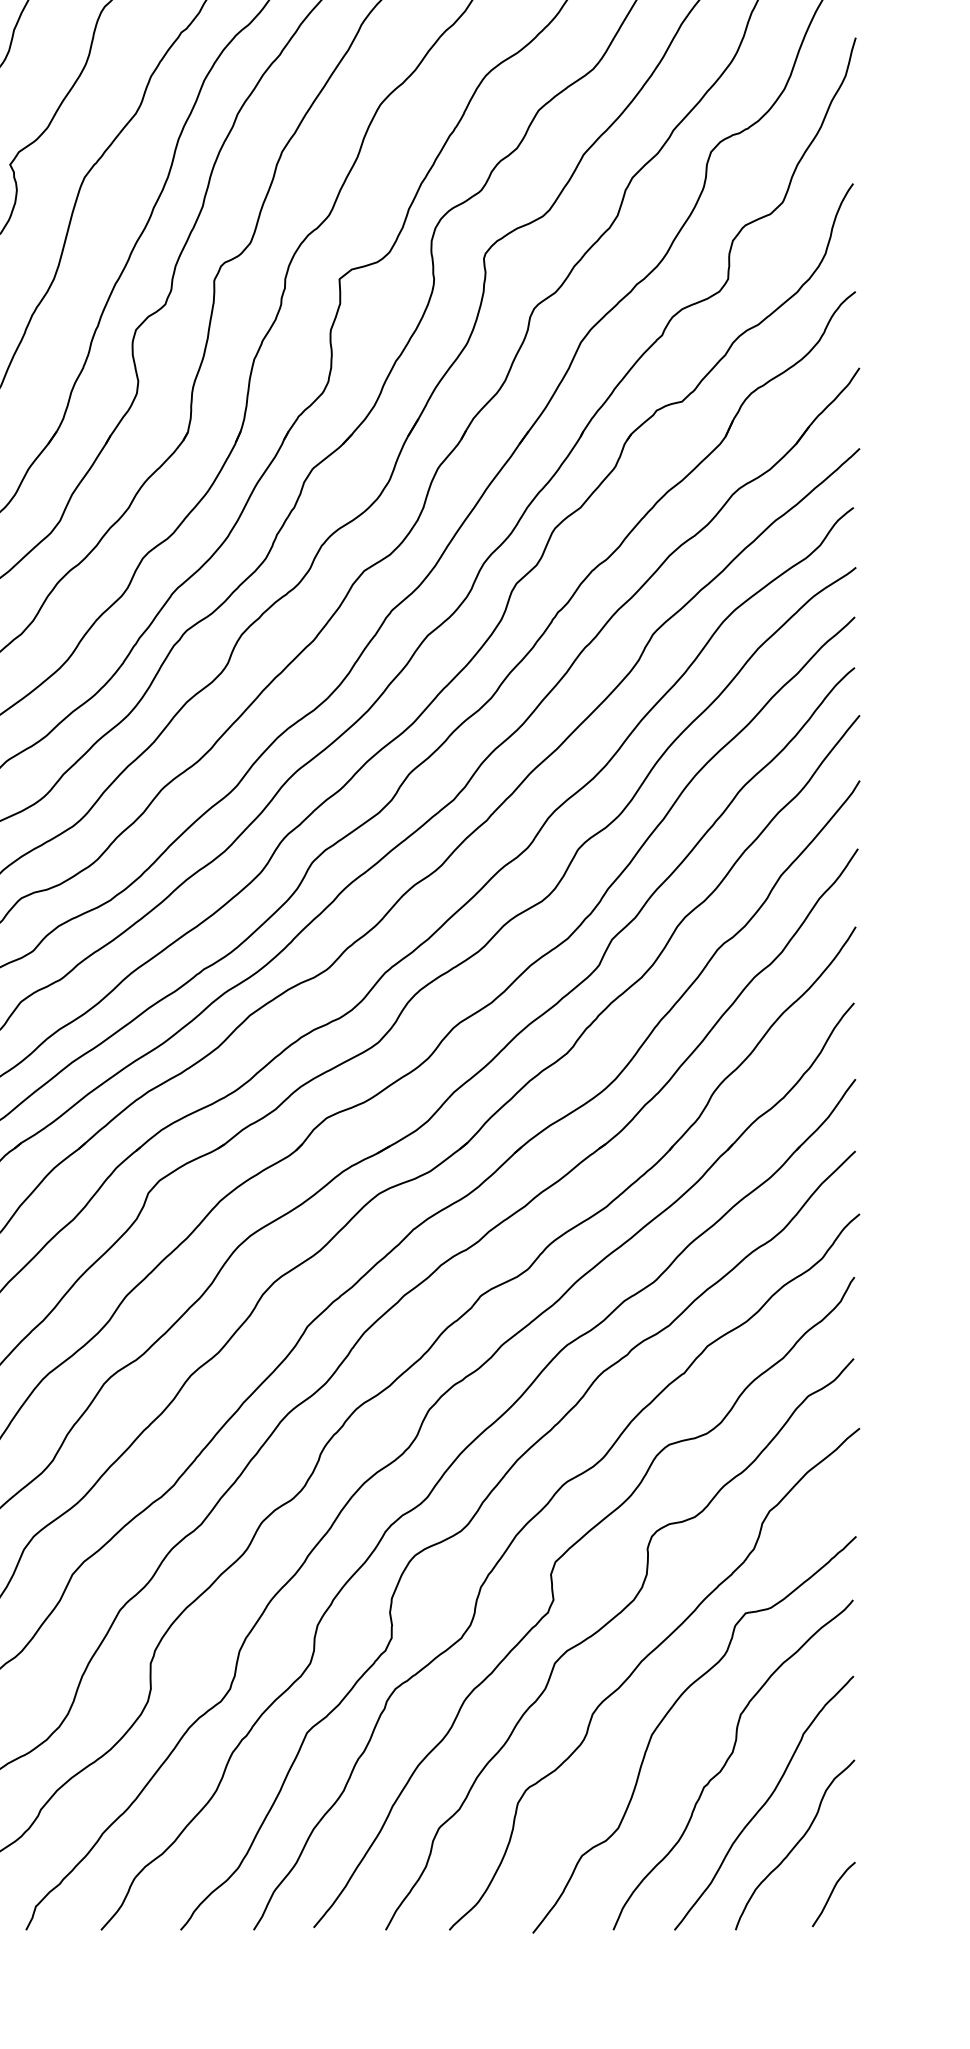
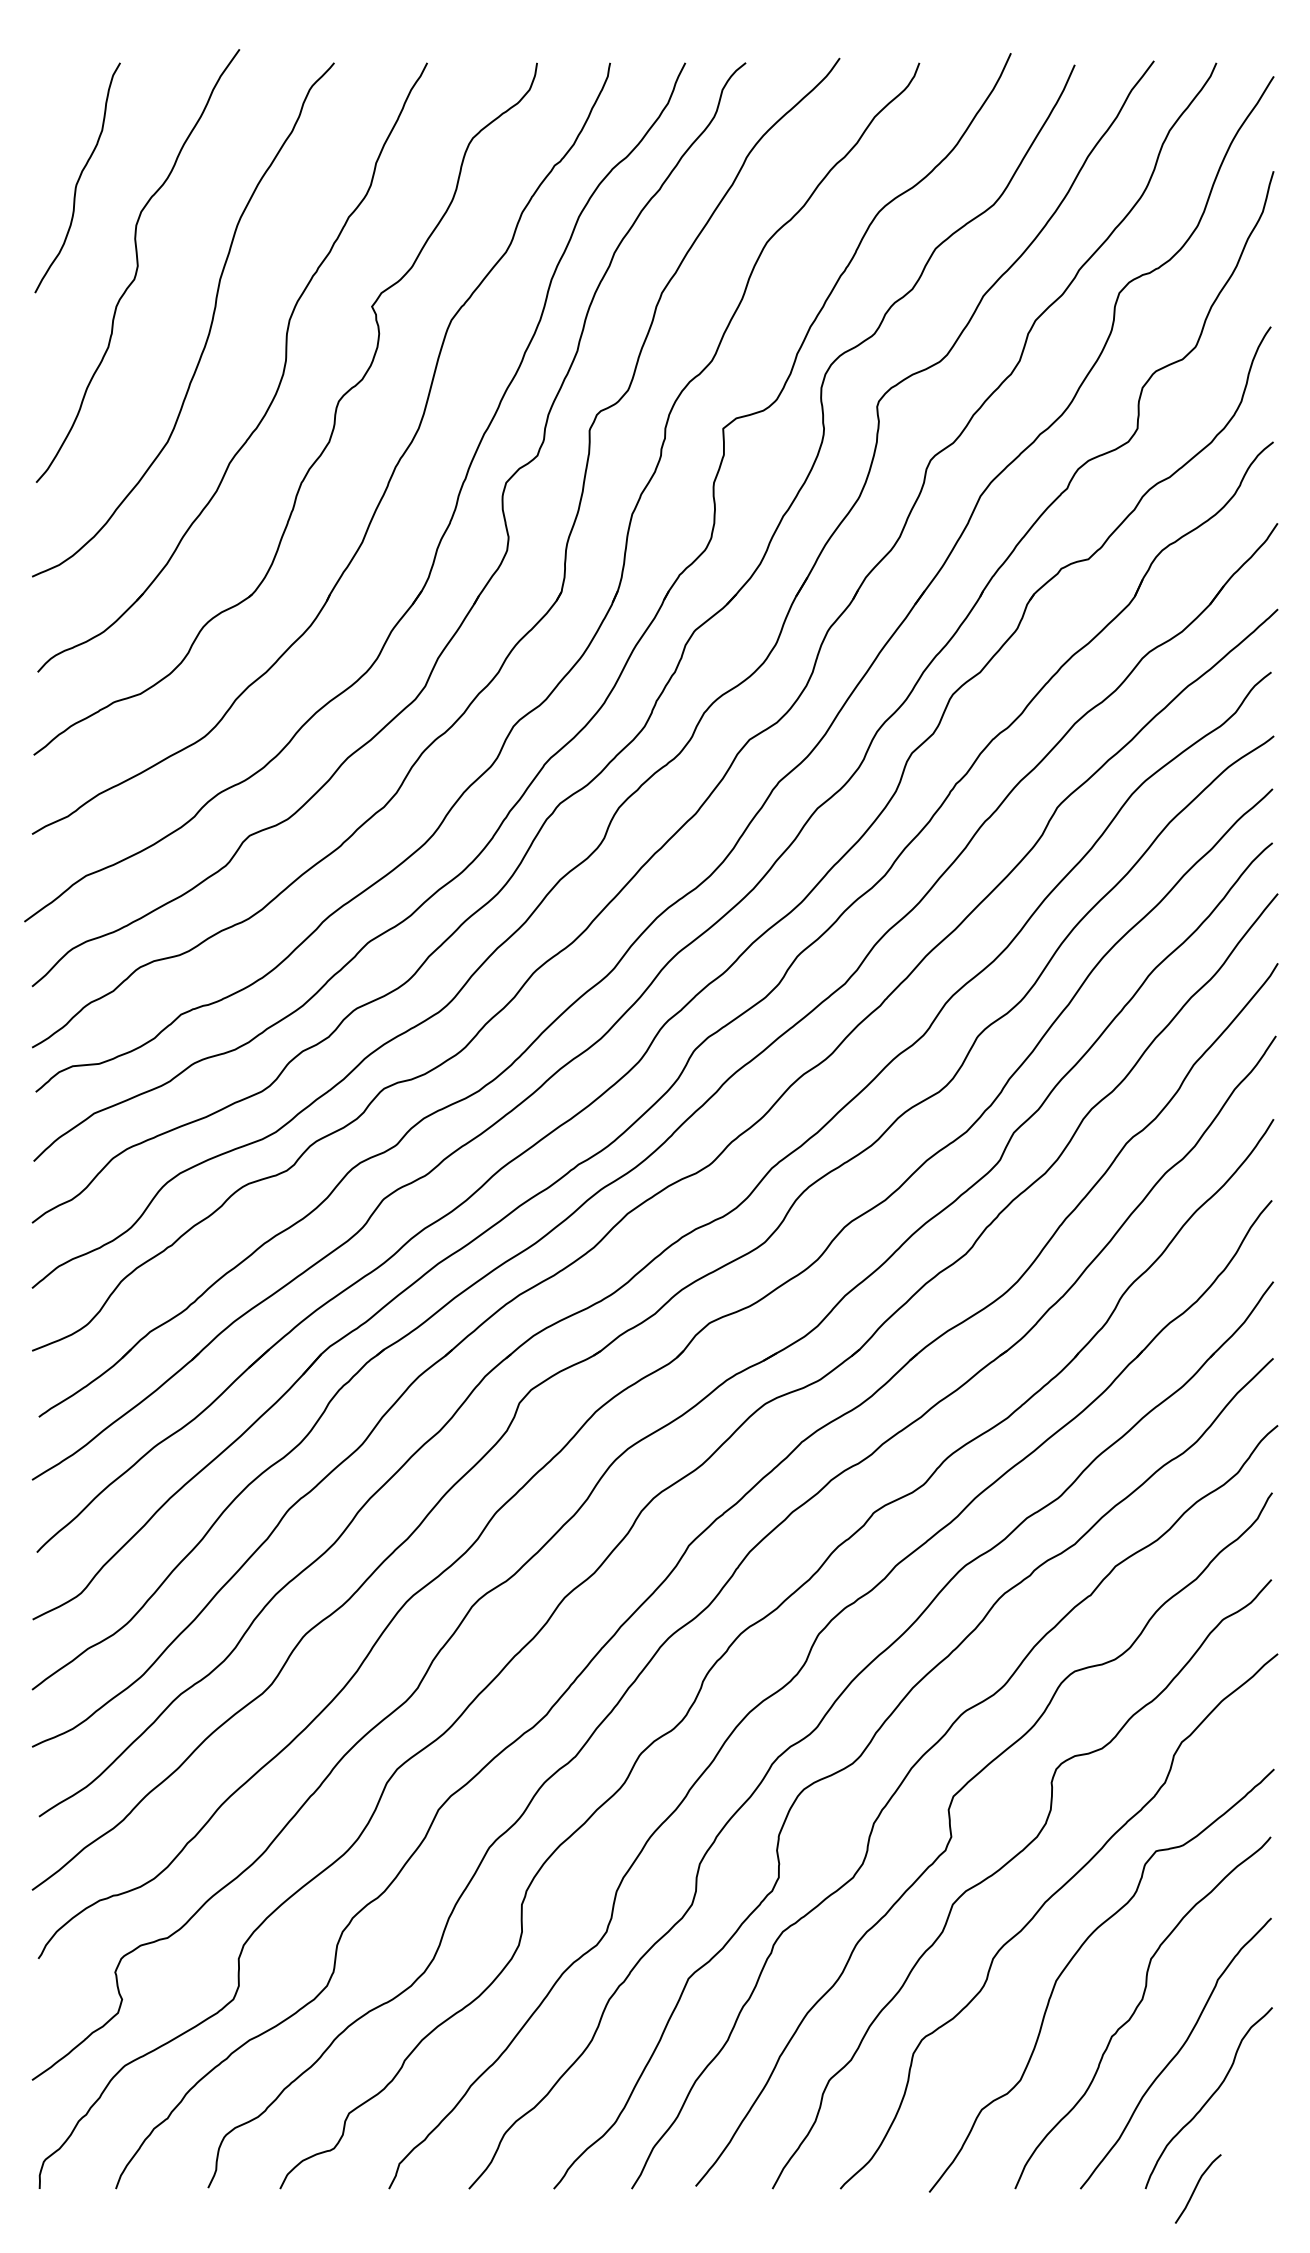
curve: (832, 1894) -> (1196, 2188), moved

